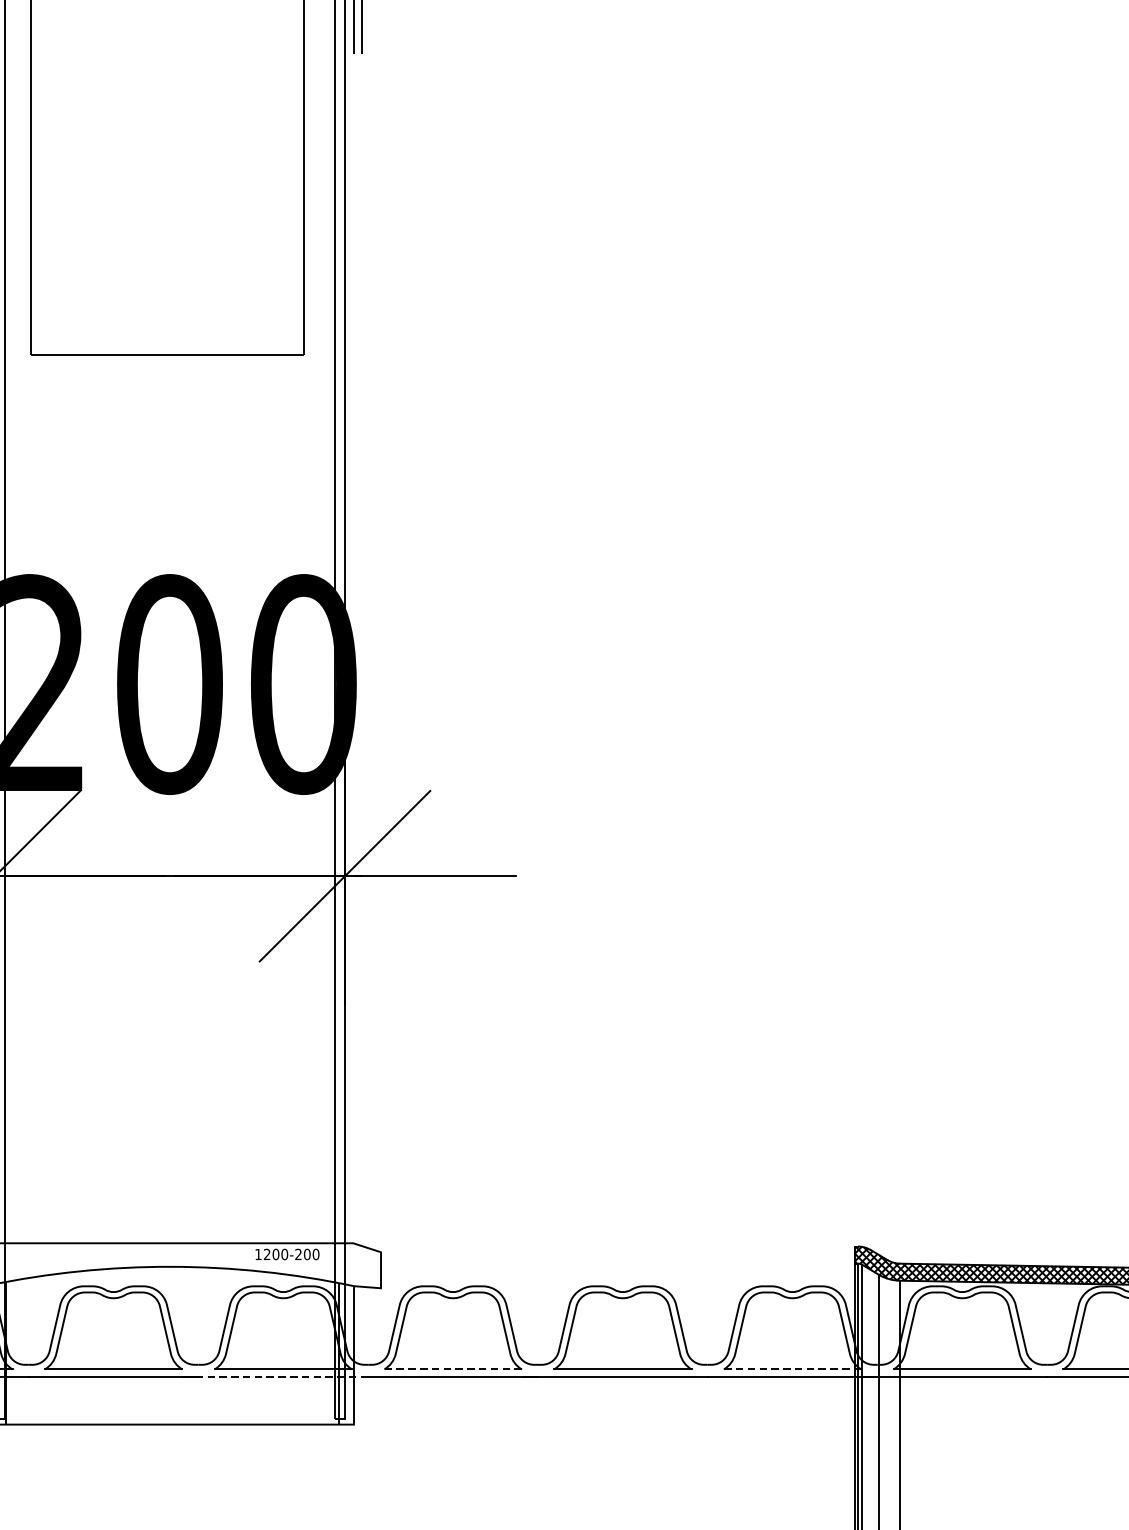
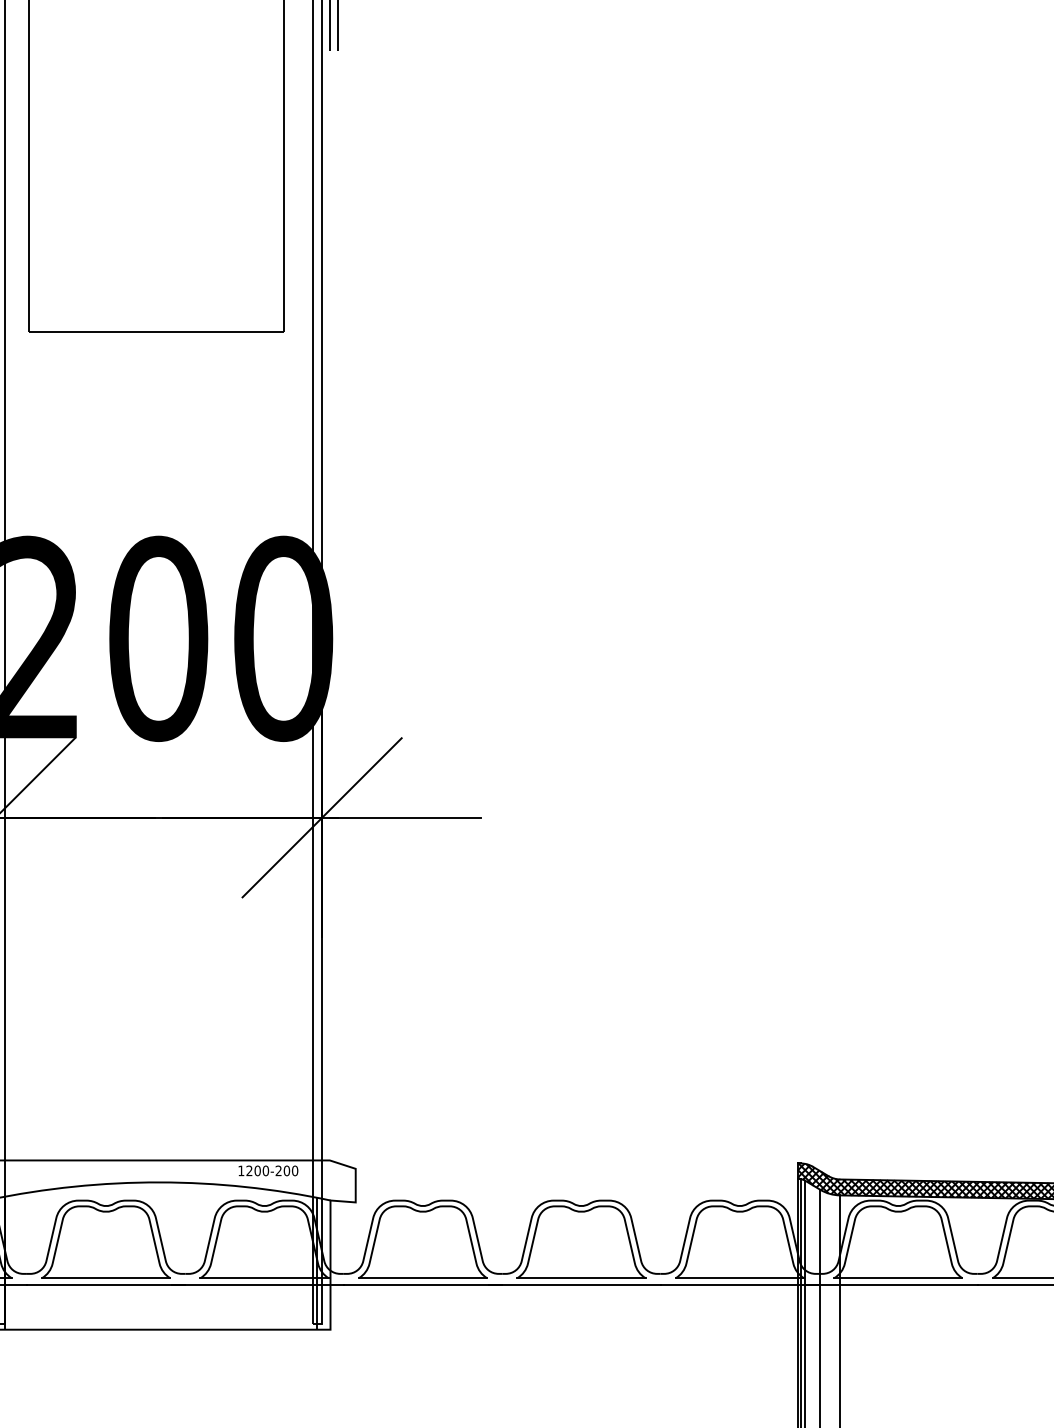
line: (452, 1369) -> (422, 1278), dashed -> solid
line: (792, 1369) -> (739, 1278), dashed -> solid
line: (283, 1377) -> (264, 1285), dashed -> solid

